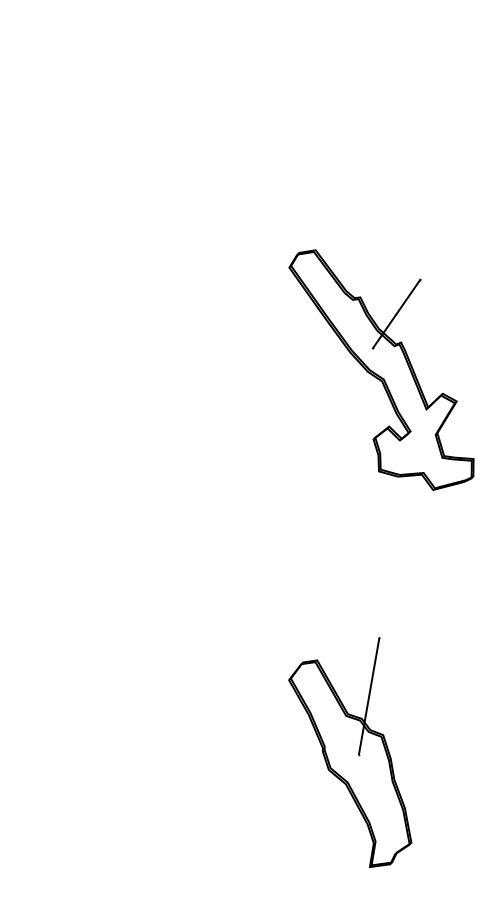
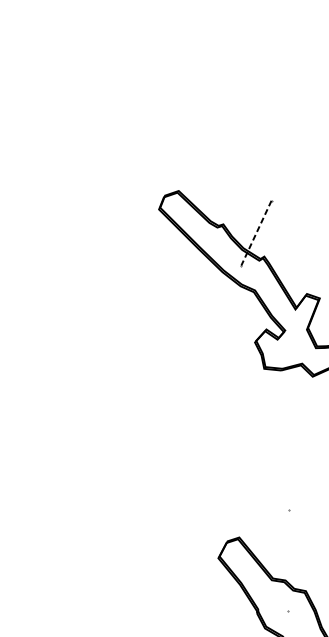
line: (396, 314) -> (256, 233), solid -> dashed
line: (368, 696) -> (287, 560), removed

